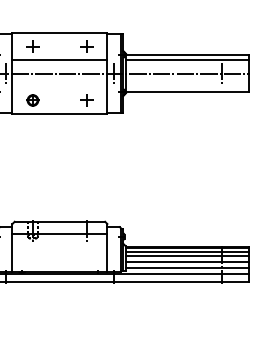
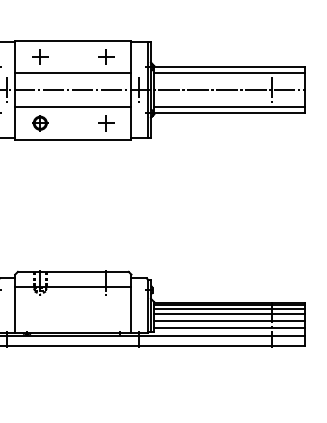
line: (59, 87) -> (72, 107), added
line: (186, 87) -> (228, 107), added

